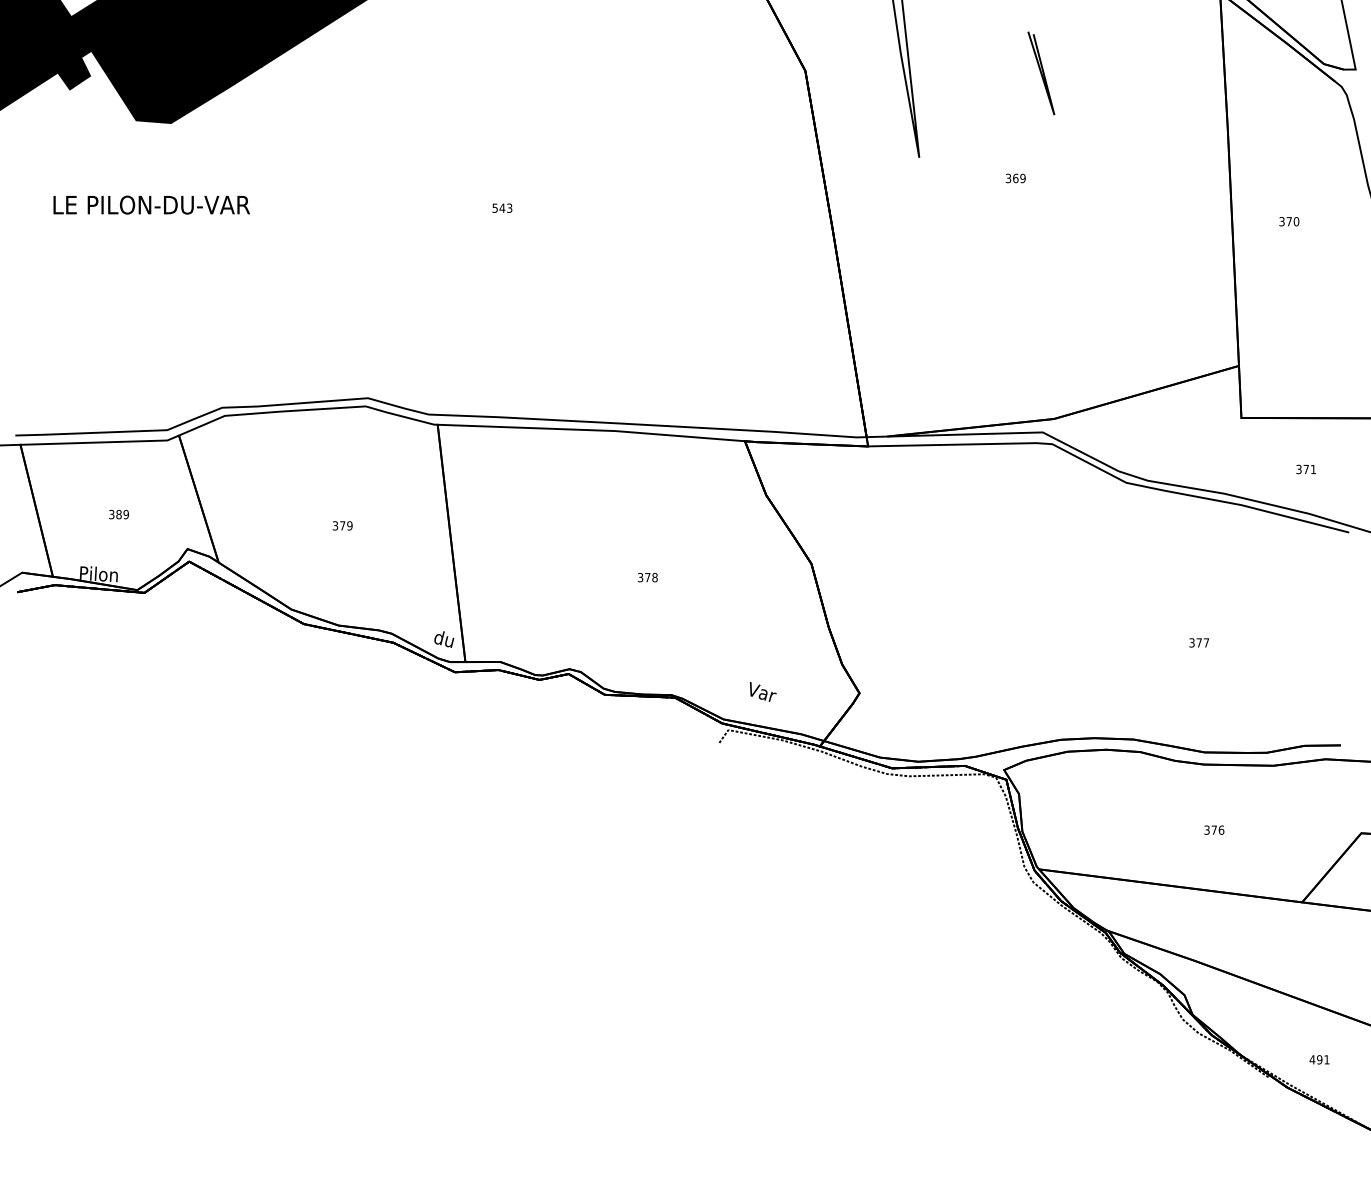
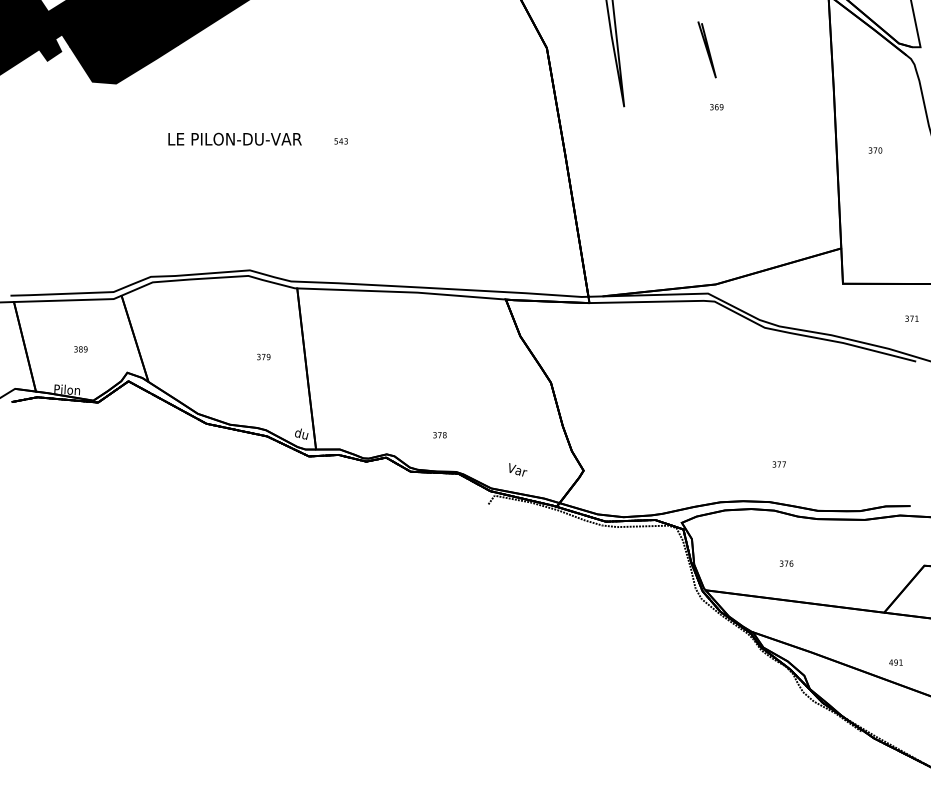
text: (1015, 178) -> (716, 107), moved
text: (150, 203) -> (234, 138), moved
text: (1305, 469) -> (911, 318), moved
text: (342, 525) -> (263, 356), moved
text: (647, 578) -> (439, 435), moved
text: (1198, 642) -> (778, 464), moved
text: (1214, 829) -> (786, 563), moved
text: (1318, 1059) -> (895, 662), moved

